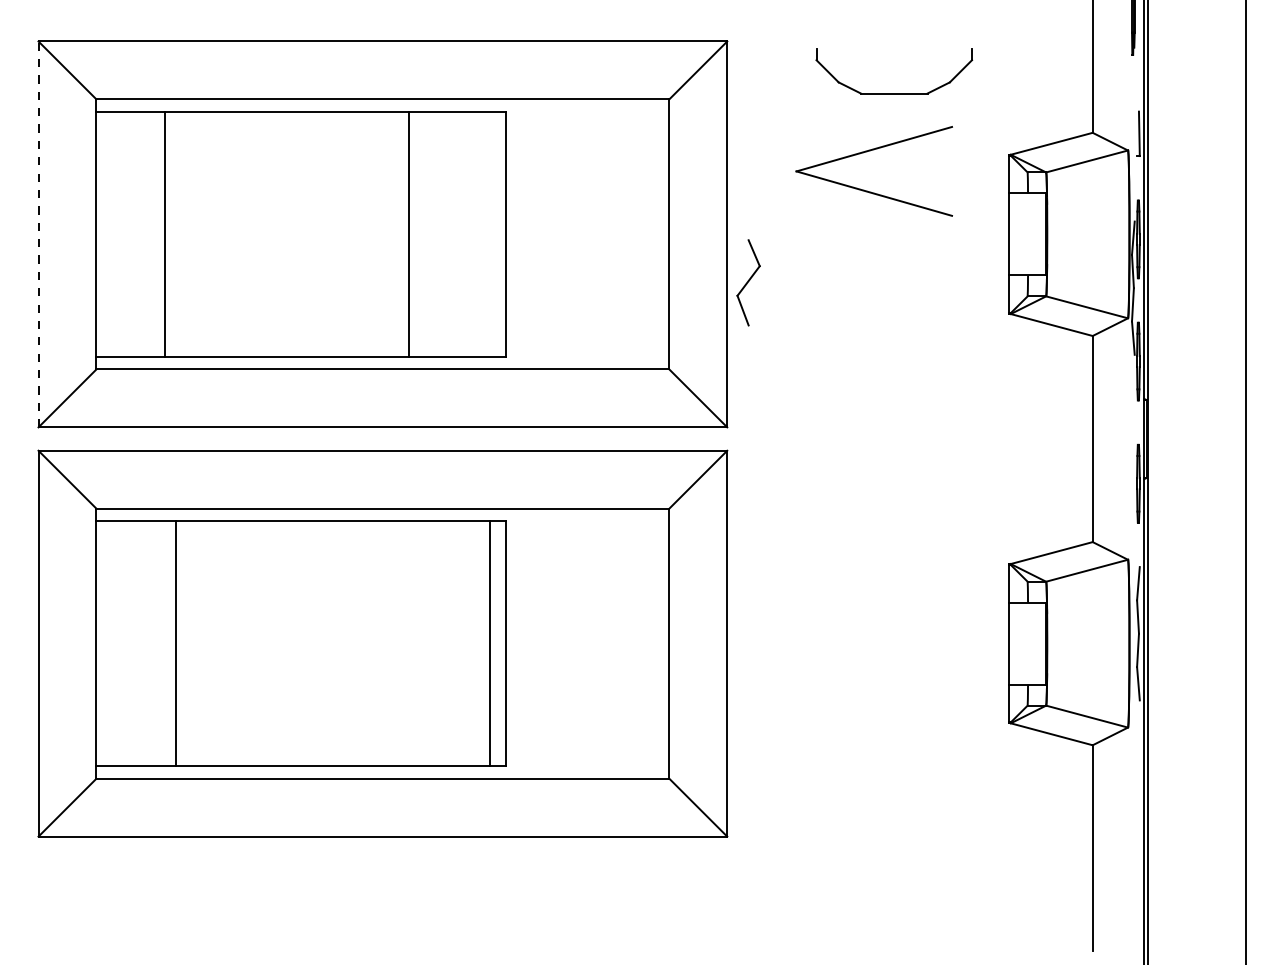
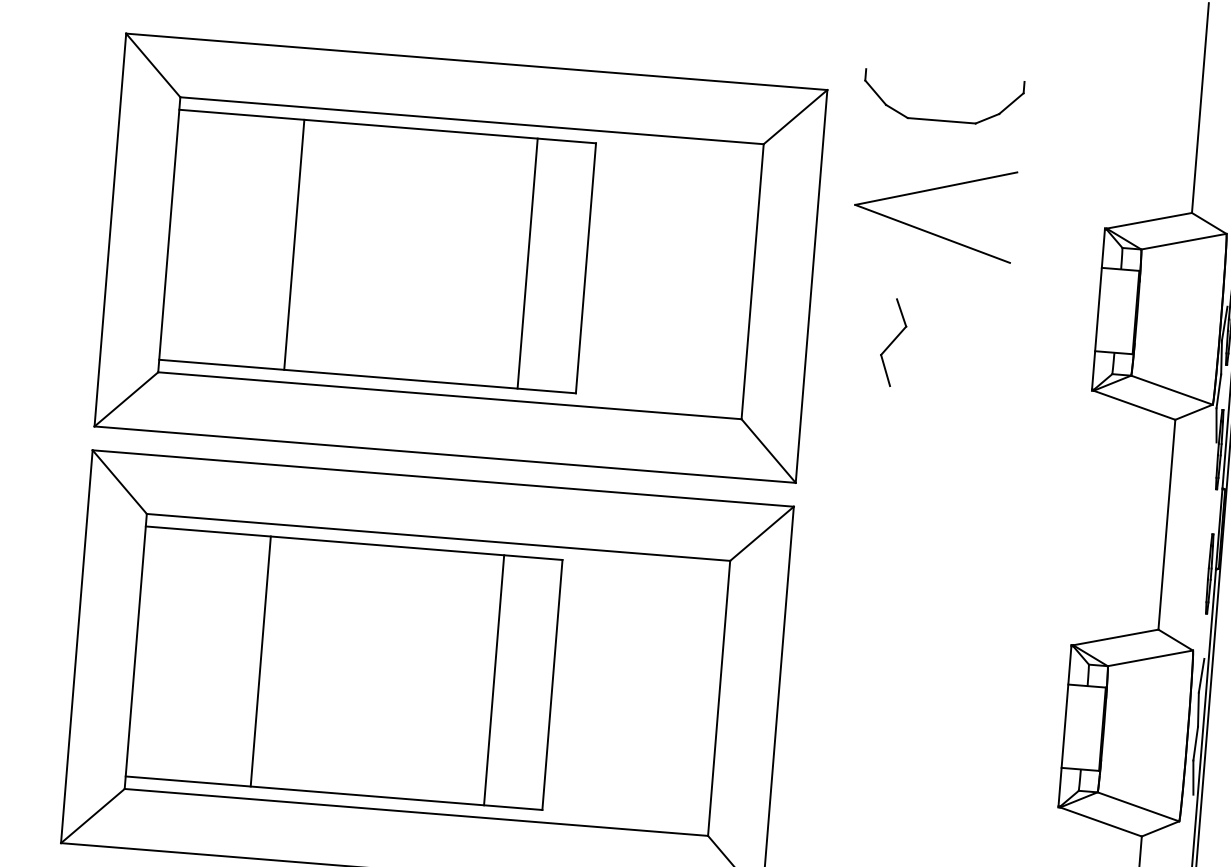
part: (894, 93) -> (941, 120), moved
part: (867, 152) -> (929, 191), moved
line: (38, 234) -> (110, 230), dashed -> solid
line: (165, 234) -> (294, 244), moved
line: (409, 234) -> (527, 263), moved
part: (748, 282) -> (893, 342), moved
line: (176, 643) -> (261, 661), moved
line: (490, 643) -> (494, 680), moved

